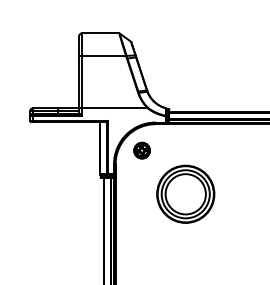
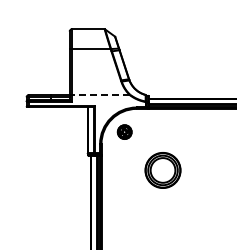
line: (114, 108) -> (100, 95), solid -> dashed
part: (185, 194) -> (162, 170), size x0.7

